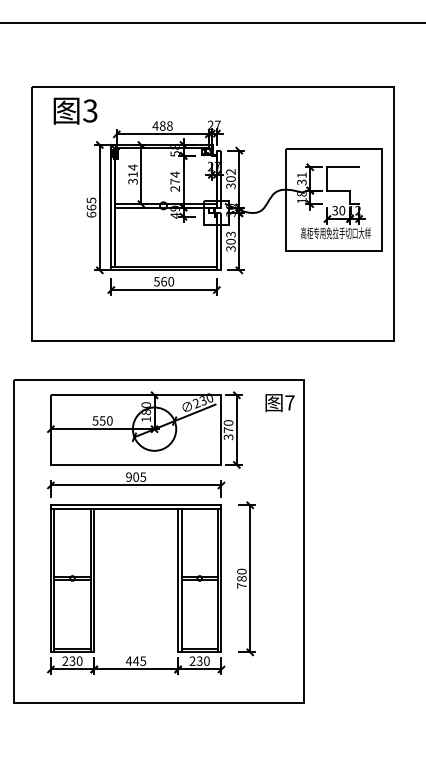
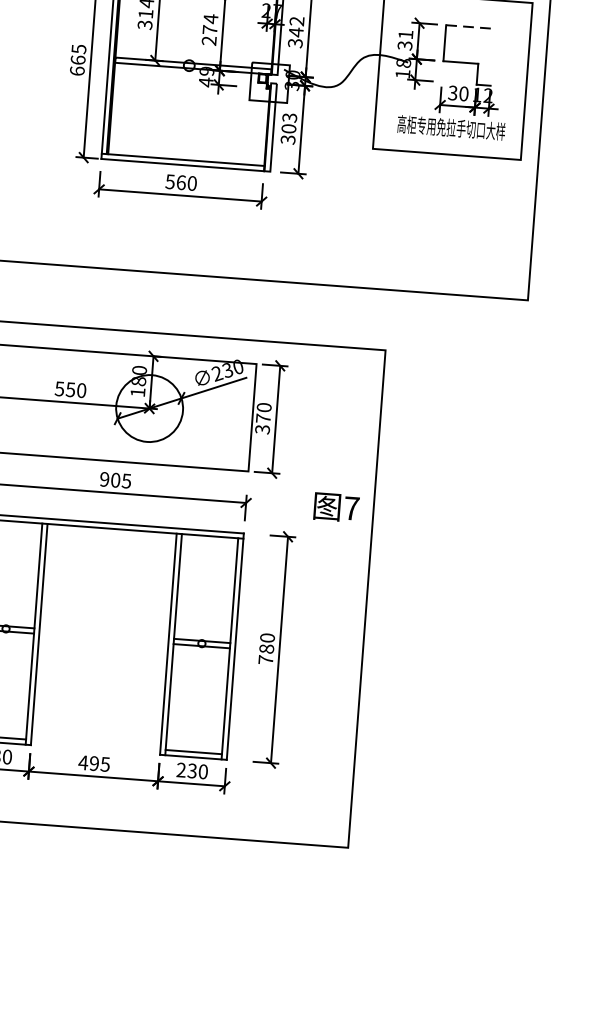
line: (343, 167) -> (470, 27), solid -> dashed
text: (230, 179) -> (295, 32), 302 -> 342
text: (279, 403) -> (335, 508), moved
text: (136, 660) -> (95, 762), 445 -> 495

